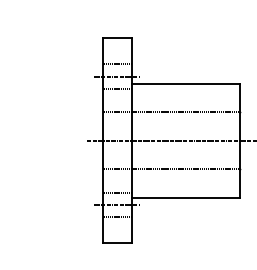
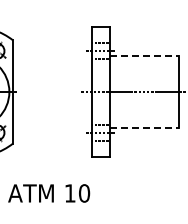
line: (187, 83) -> (145, 55), solid -> dashed
line: (171, 111) -> (135, 73), removed
line: (171, 169) -> (135, 110), removed
line: (187, 198) -> (145, 128), solid -> dashed

